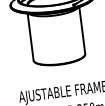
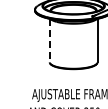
line: (30, 36) -> (49, 40), solid -> dashed

